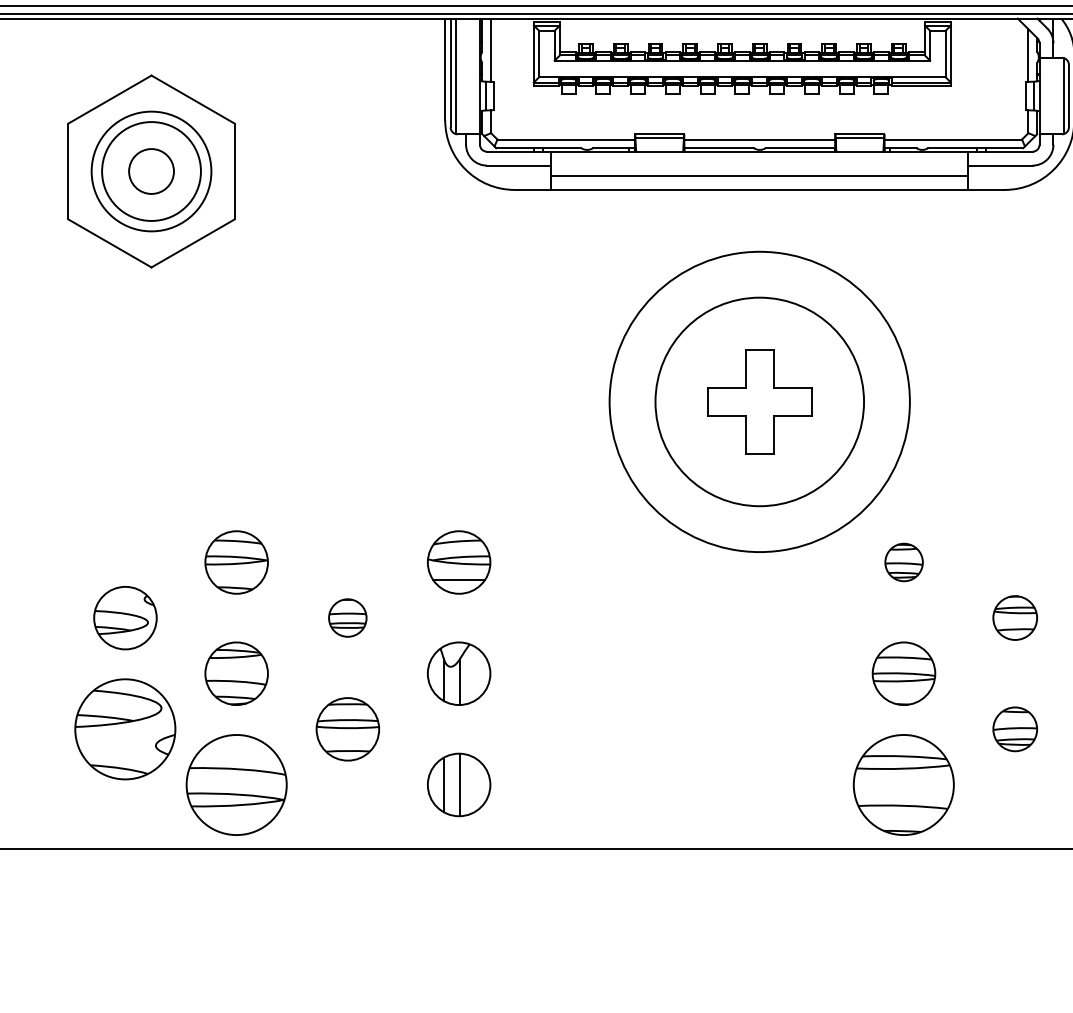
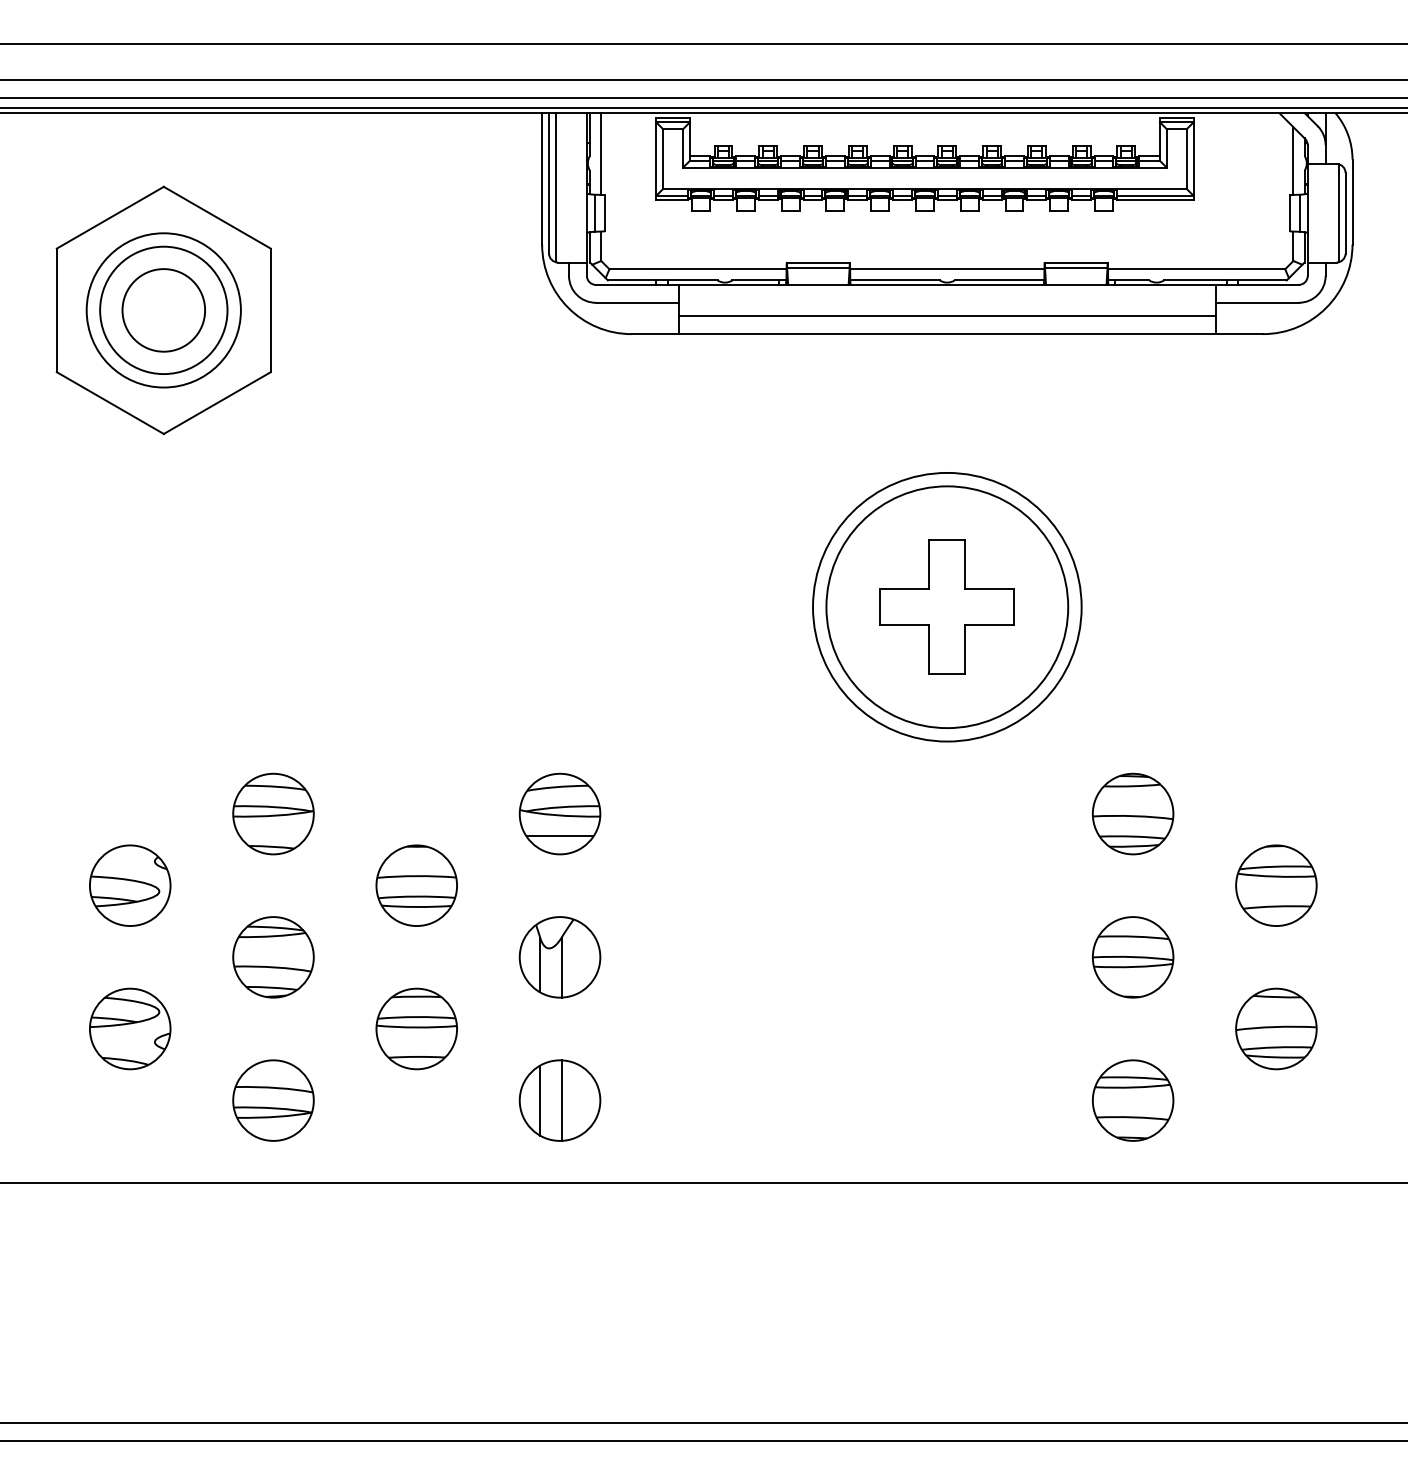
circle: (151, 171) -> (163, 310), size x1.43
circle: (759, 402) -> (947, 607), size x0.62
part: (904, 562) -> (1133, 813), size x1.67
part: (347, 617) -> (416, 885), size x1.67
part: (1015, 617) -> (1276, 885), size x1.43
part: (125, 728) -> (130, 1028), size x0.62
part: (1015, 728) -> (1276, 1028), size x1.43
part: (236, 784) -> (273, 1100), size x0.62
part: (904, 784) -> (1133, 1100), size x0.62

